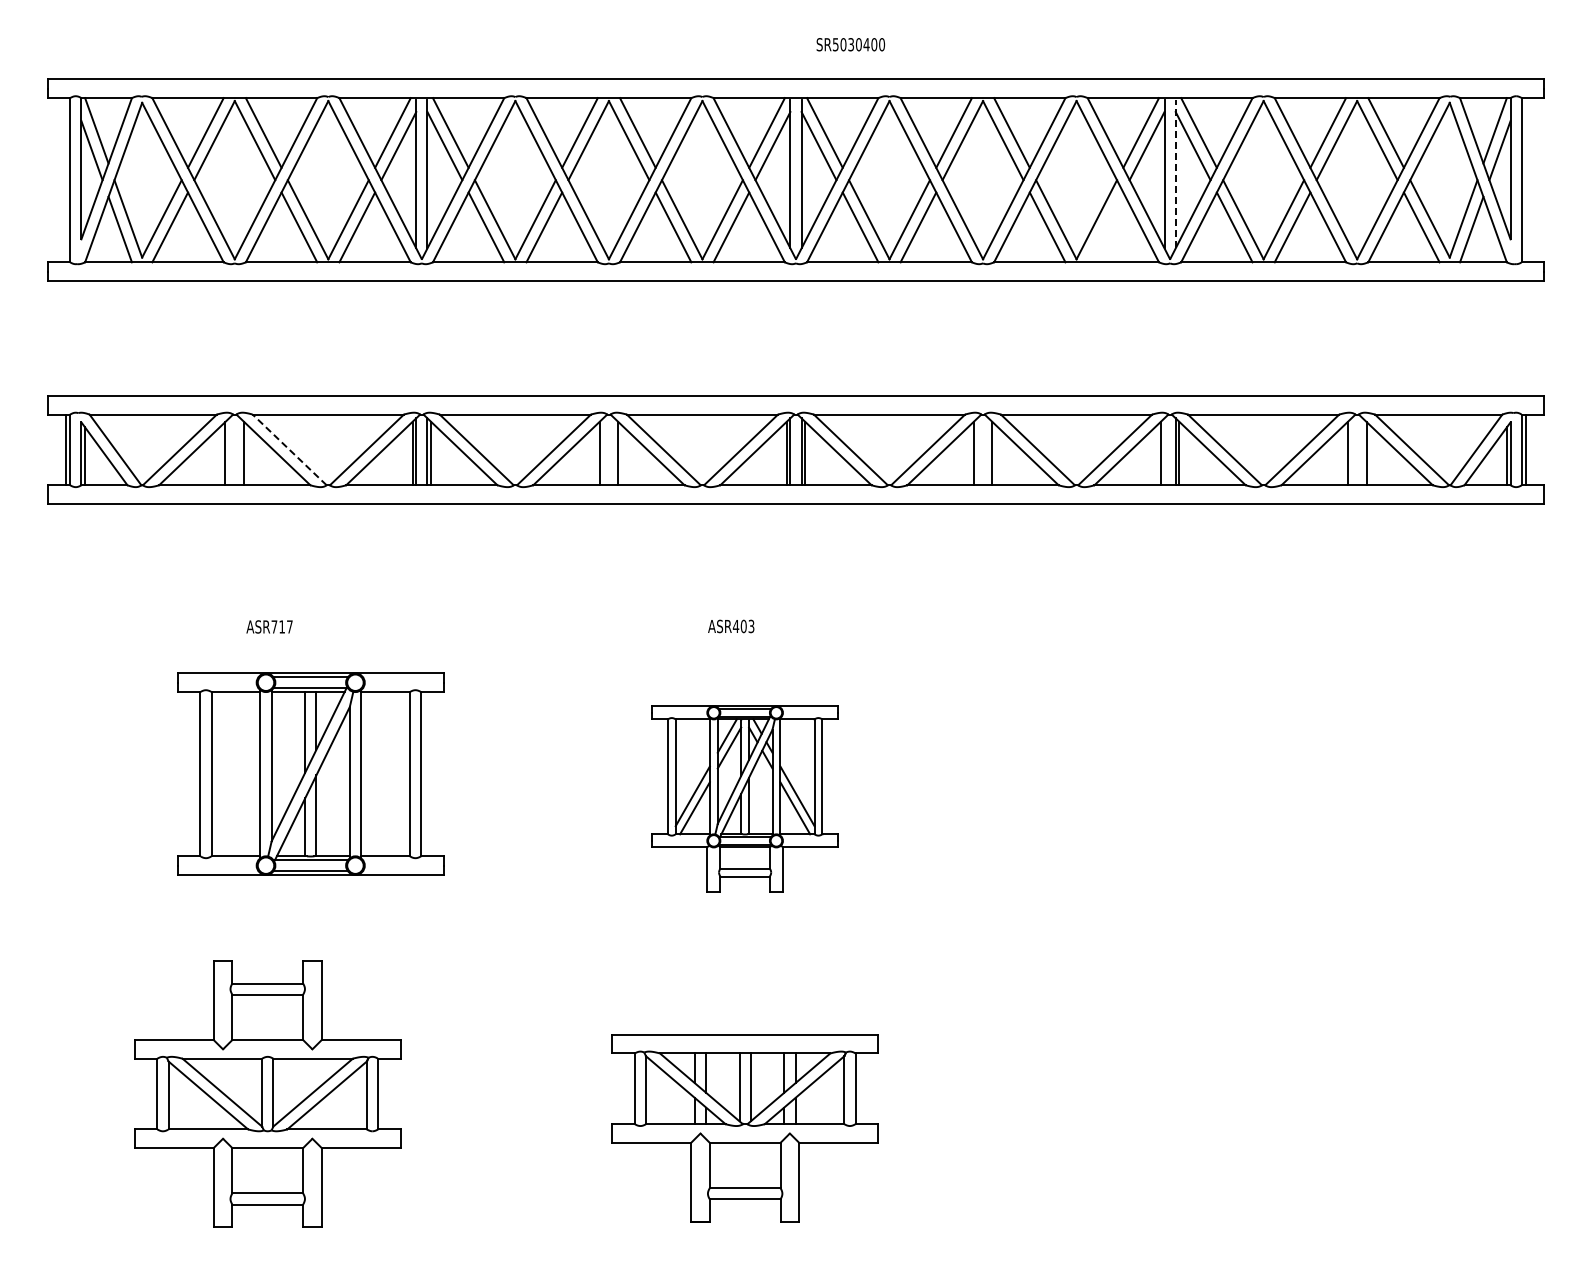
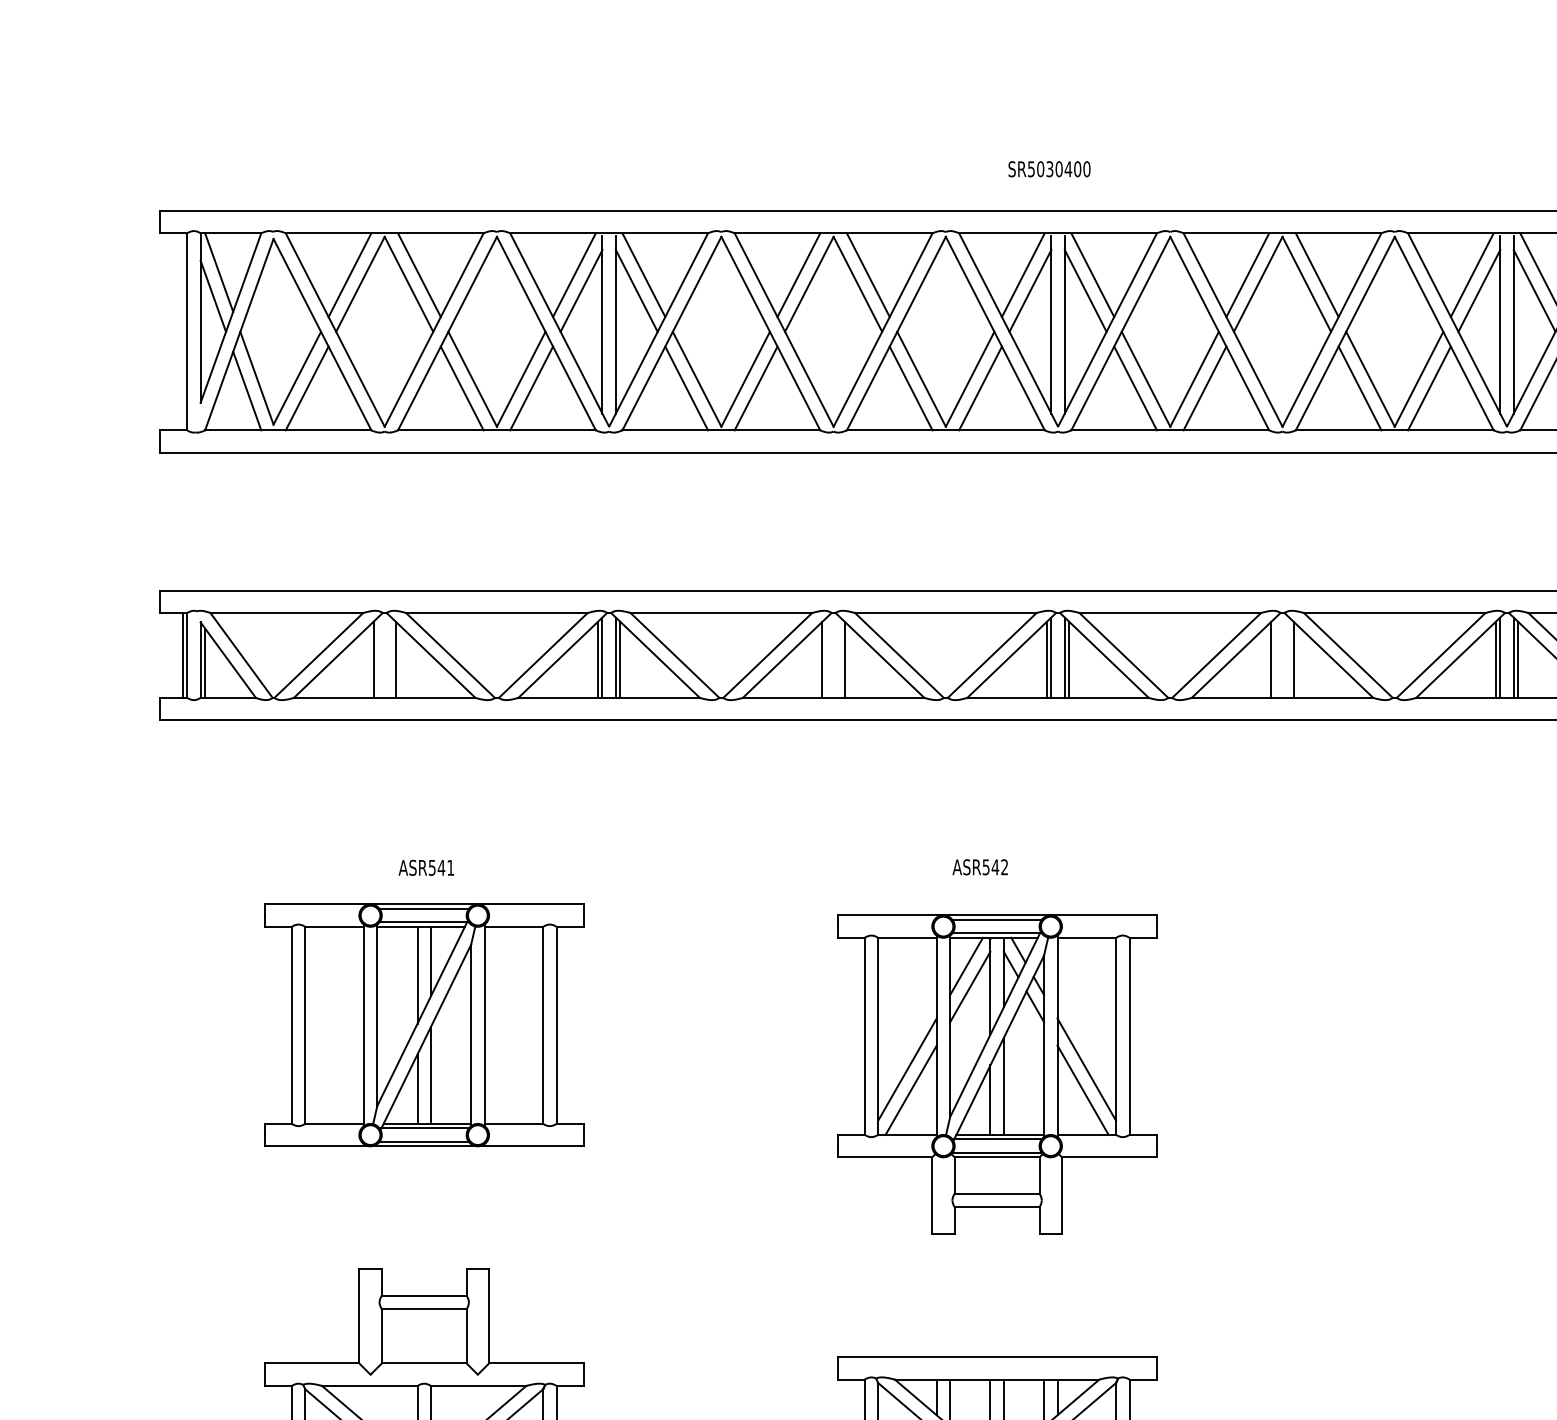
text: (850, 44) -> (1049, 168), moved
line: (1175, 173) -> (1513, 323), dashed -> solid
line: (1105, 227) -> (1429, 388), added
line: (289, 449) -> (450, 654), dashed -> solid
line: (1164, 451) -> (1500, 657), added
text: (281, 626) -> (440, 867), ASR717 -> ASR541
text: (743, 626) -> (995, 867), ASR403 -> ASR542
part: (310, 773) -> (423, 1024), moved
part: (744, 798) -> (996, 1073), size x1.43

